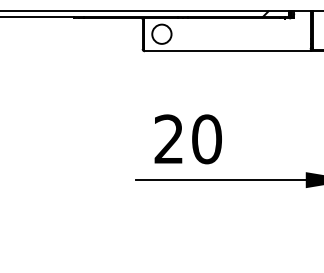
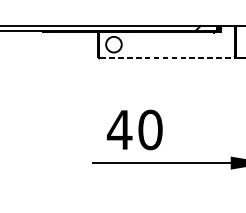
line: (227, 51) -> (167, 58), solid -> dashed
text: (168, 138) -> (119, 129), 20 -> 40

